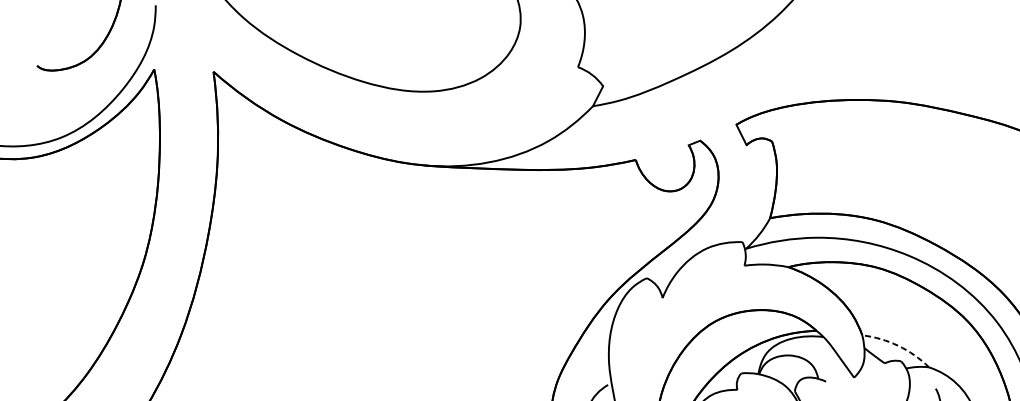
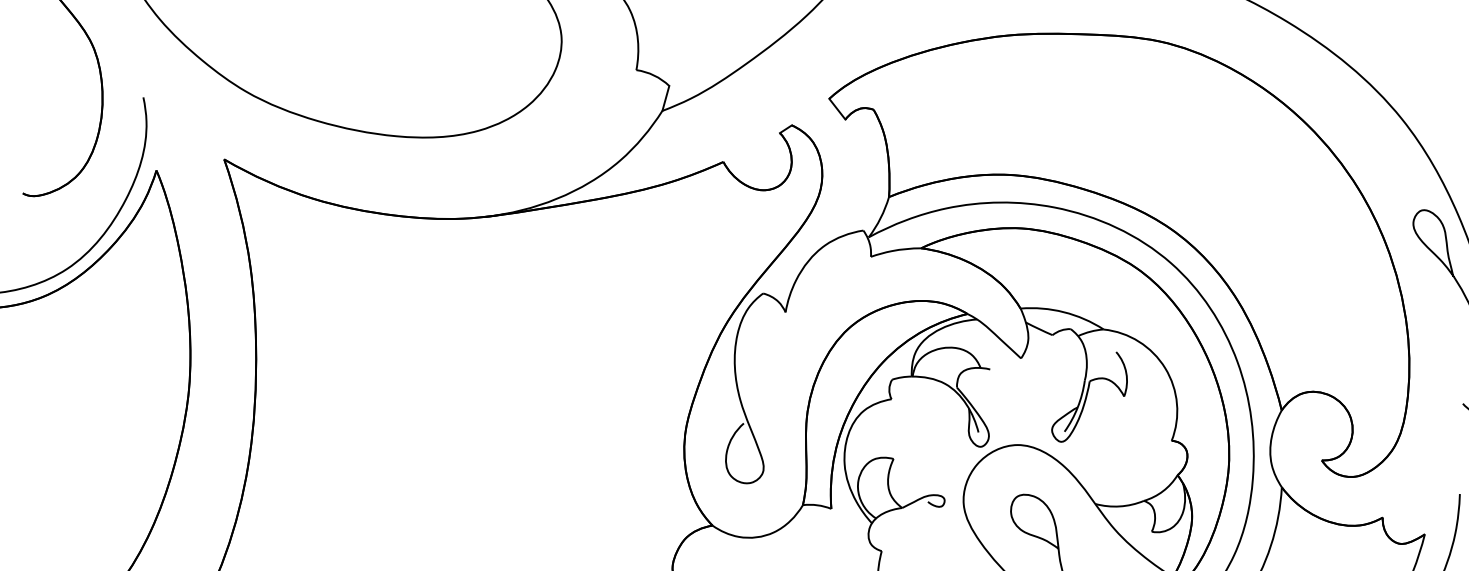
arc: (897, 346) -> (1063, 312), dashed -> solid

